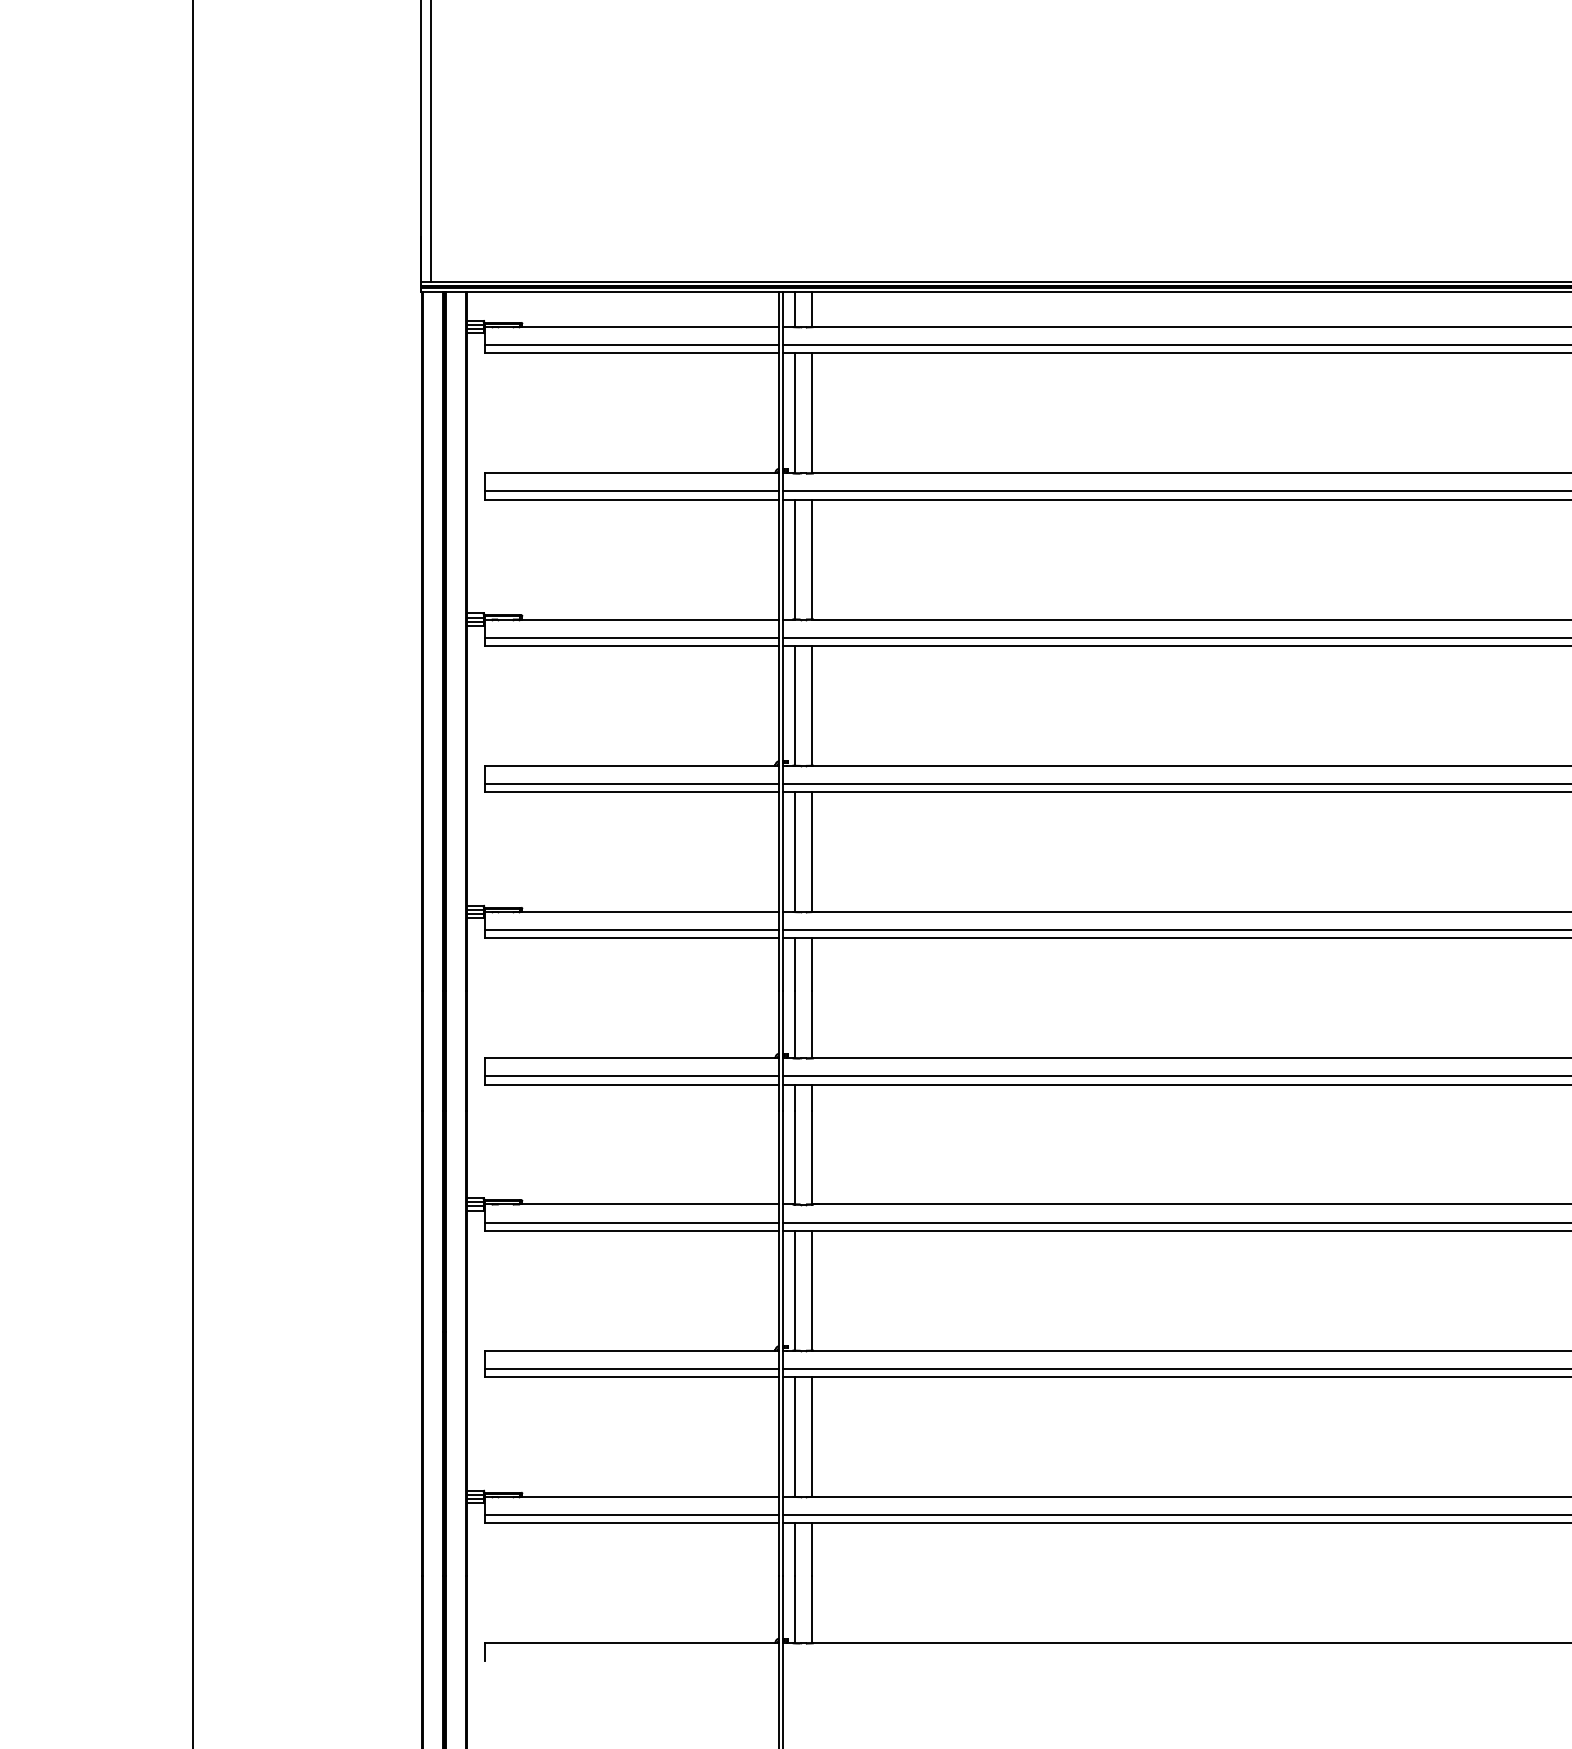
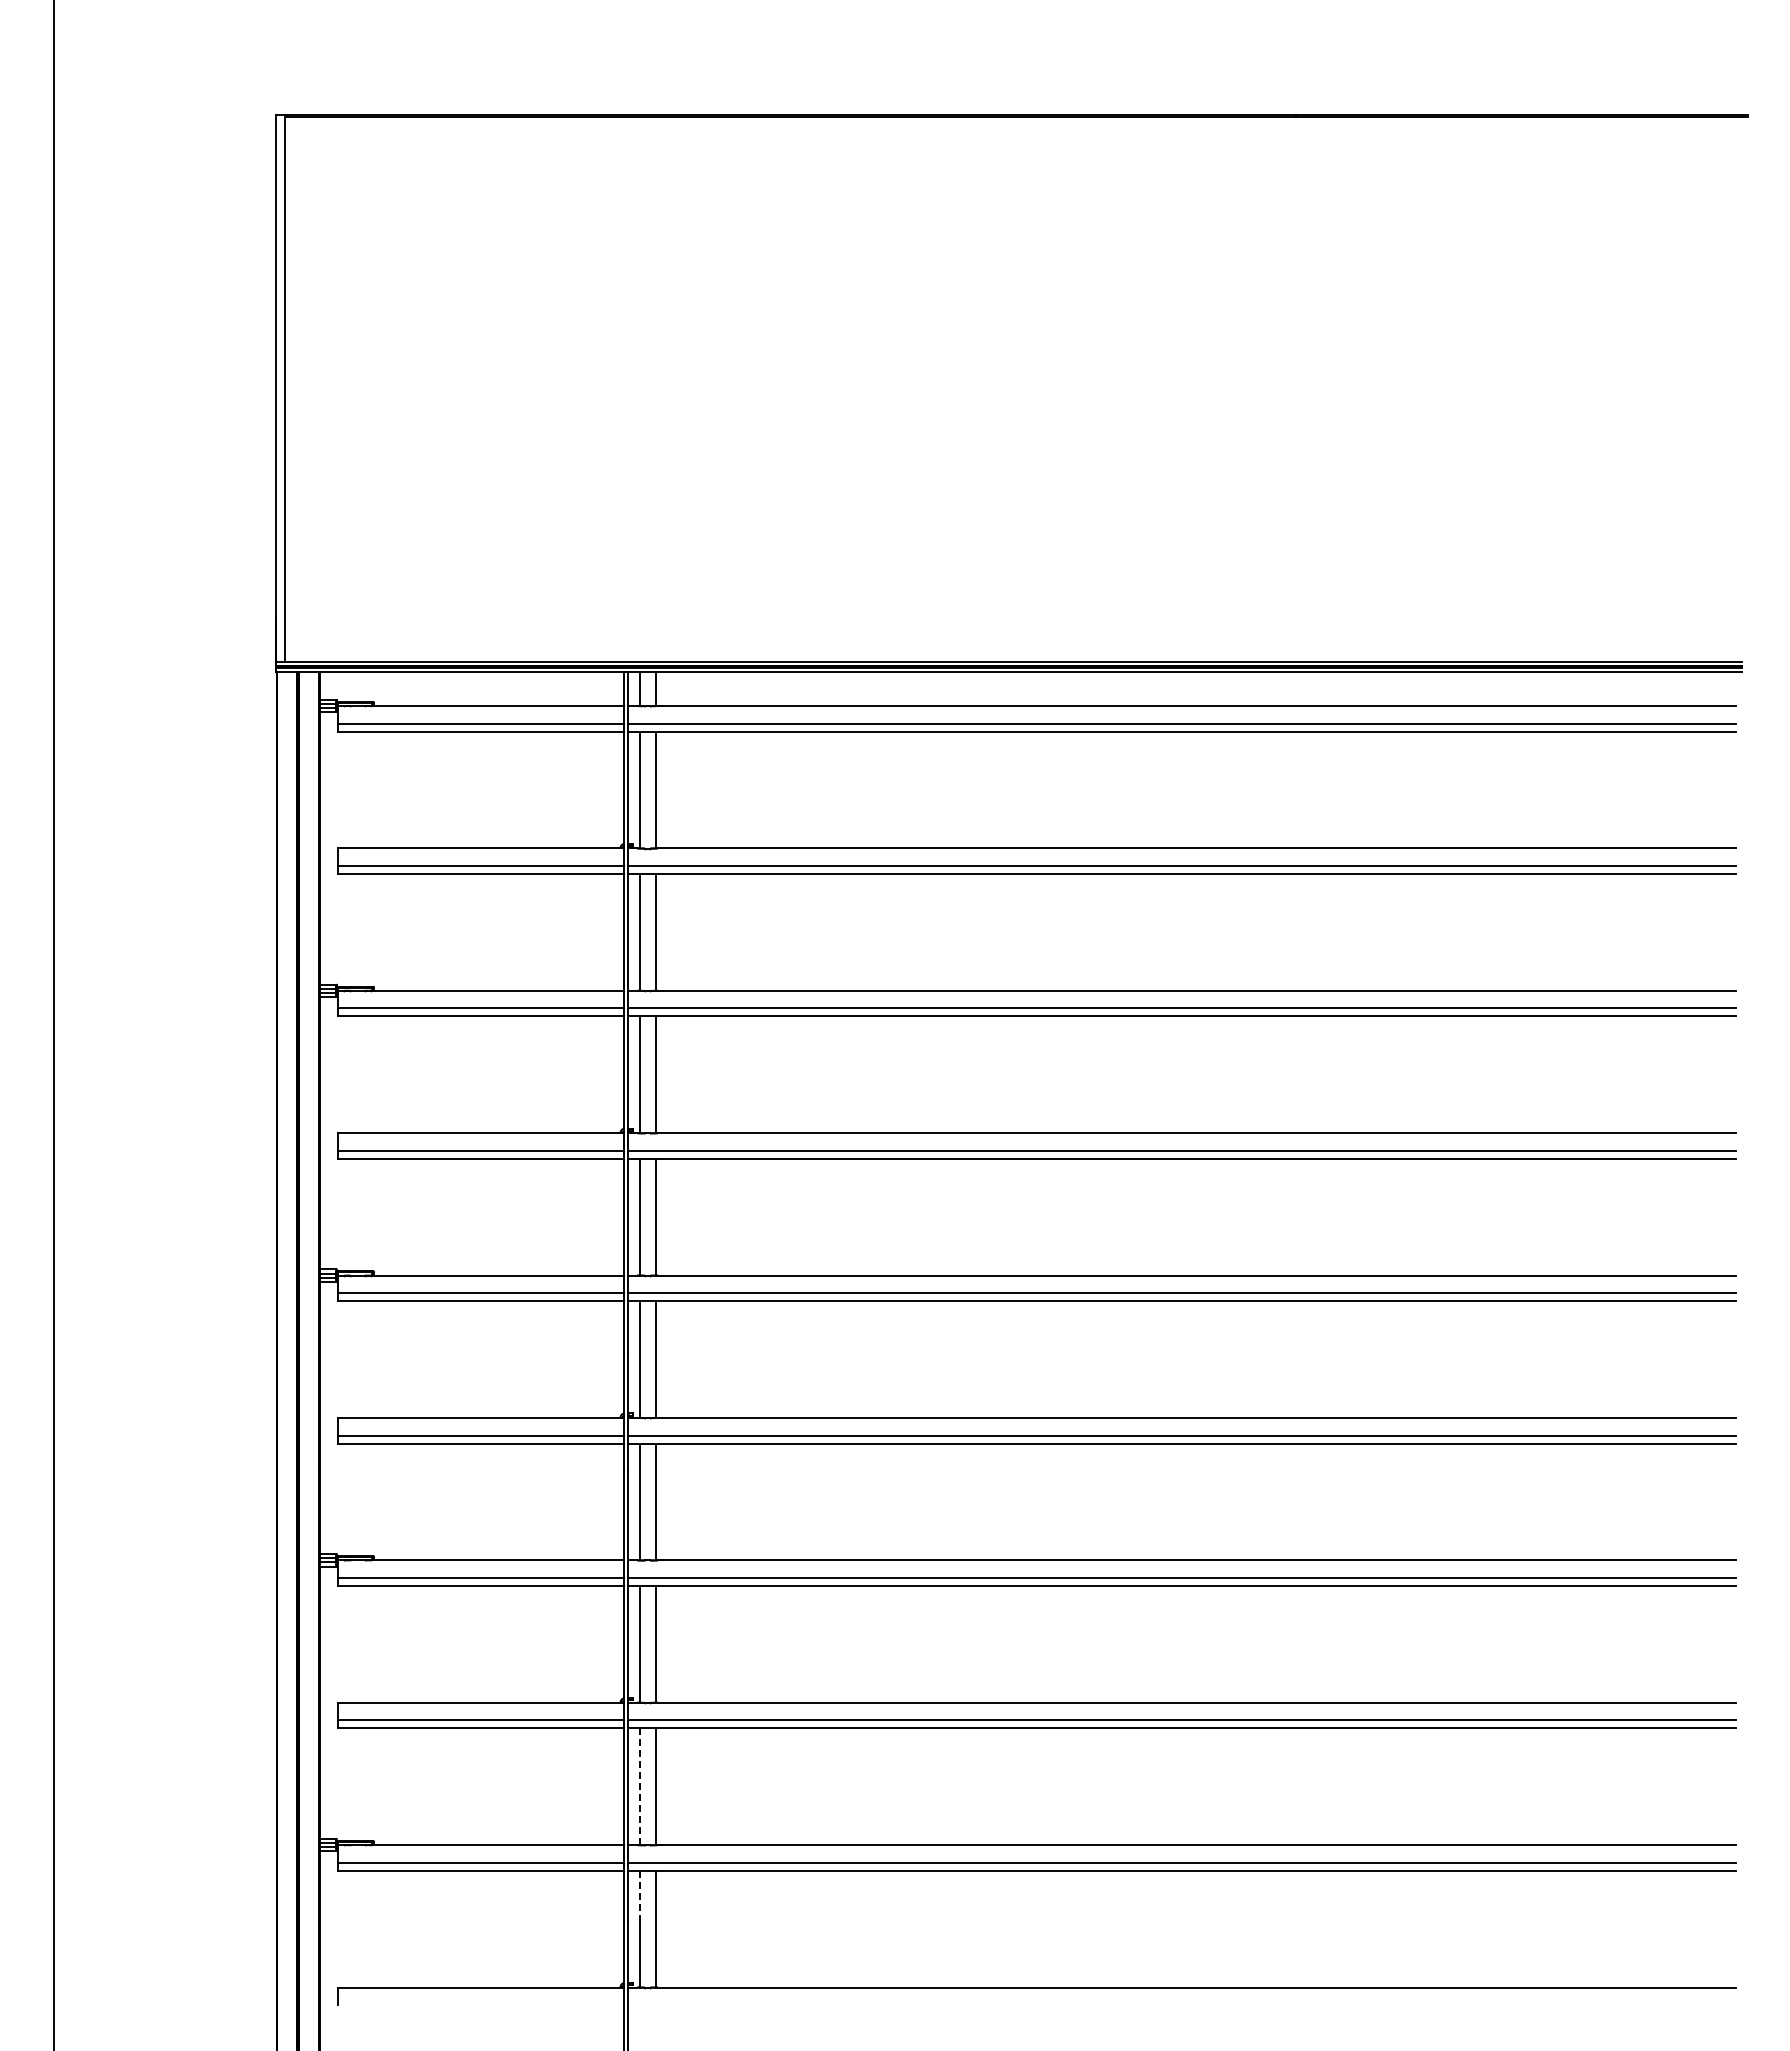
line: (794, 1437) -> (639, 1787), solid -> dashed
line: (794, 1549) -> (639, 1896), solid -> dashed

